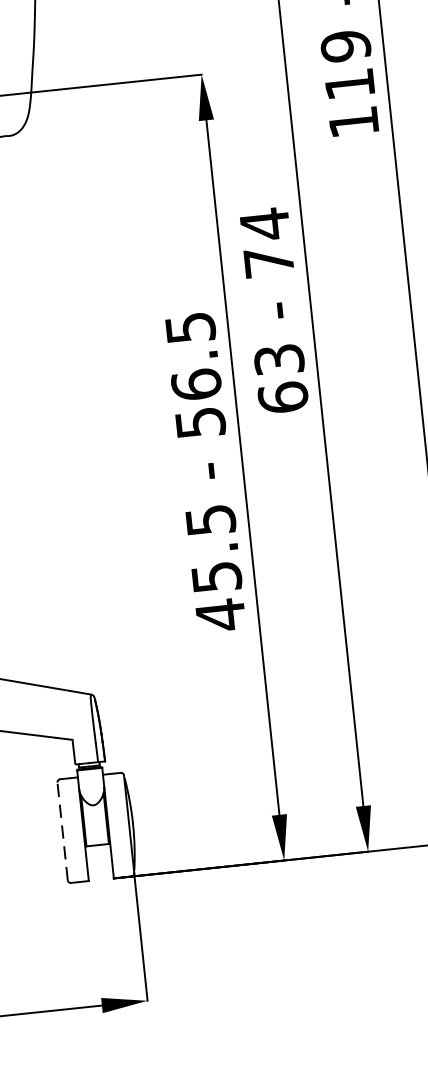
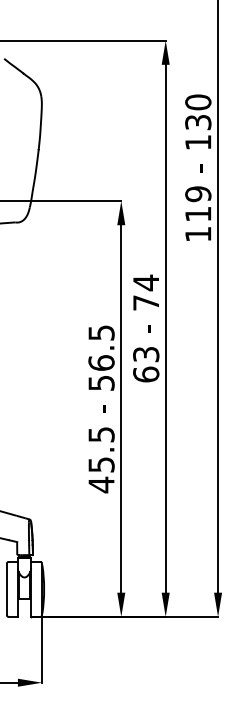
line: (61, 831) -> (6, 589), dashed -> solid

